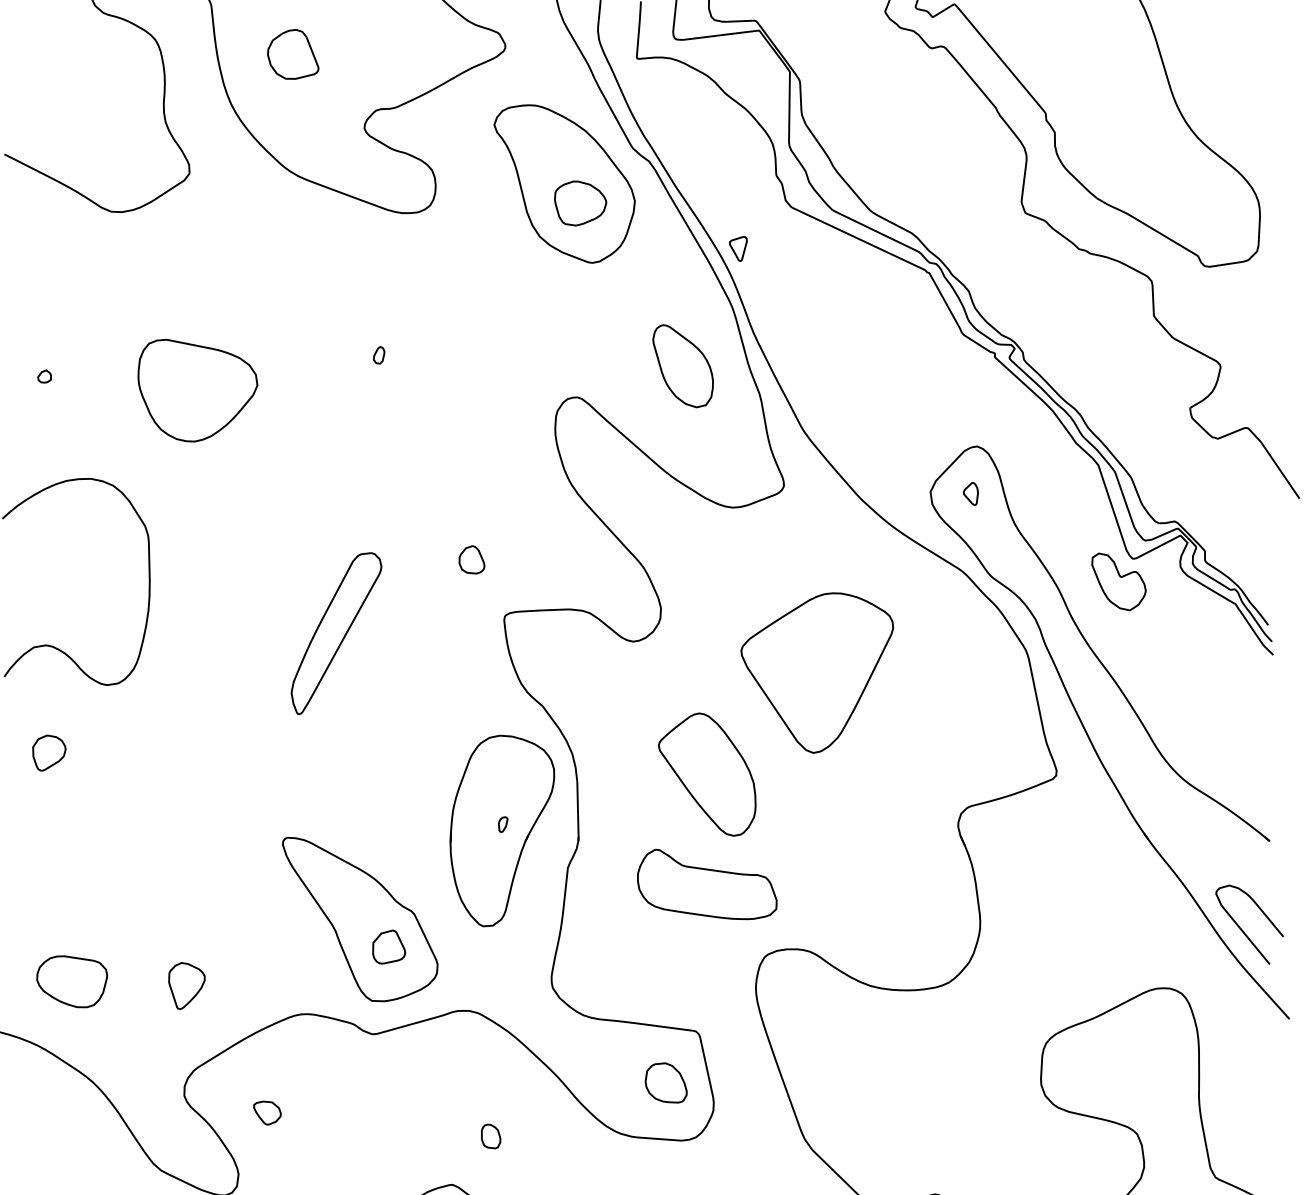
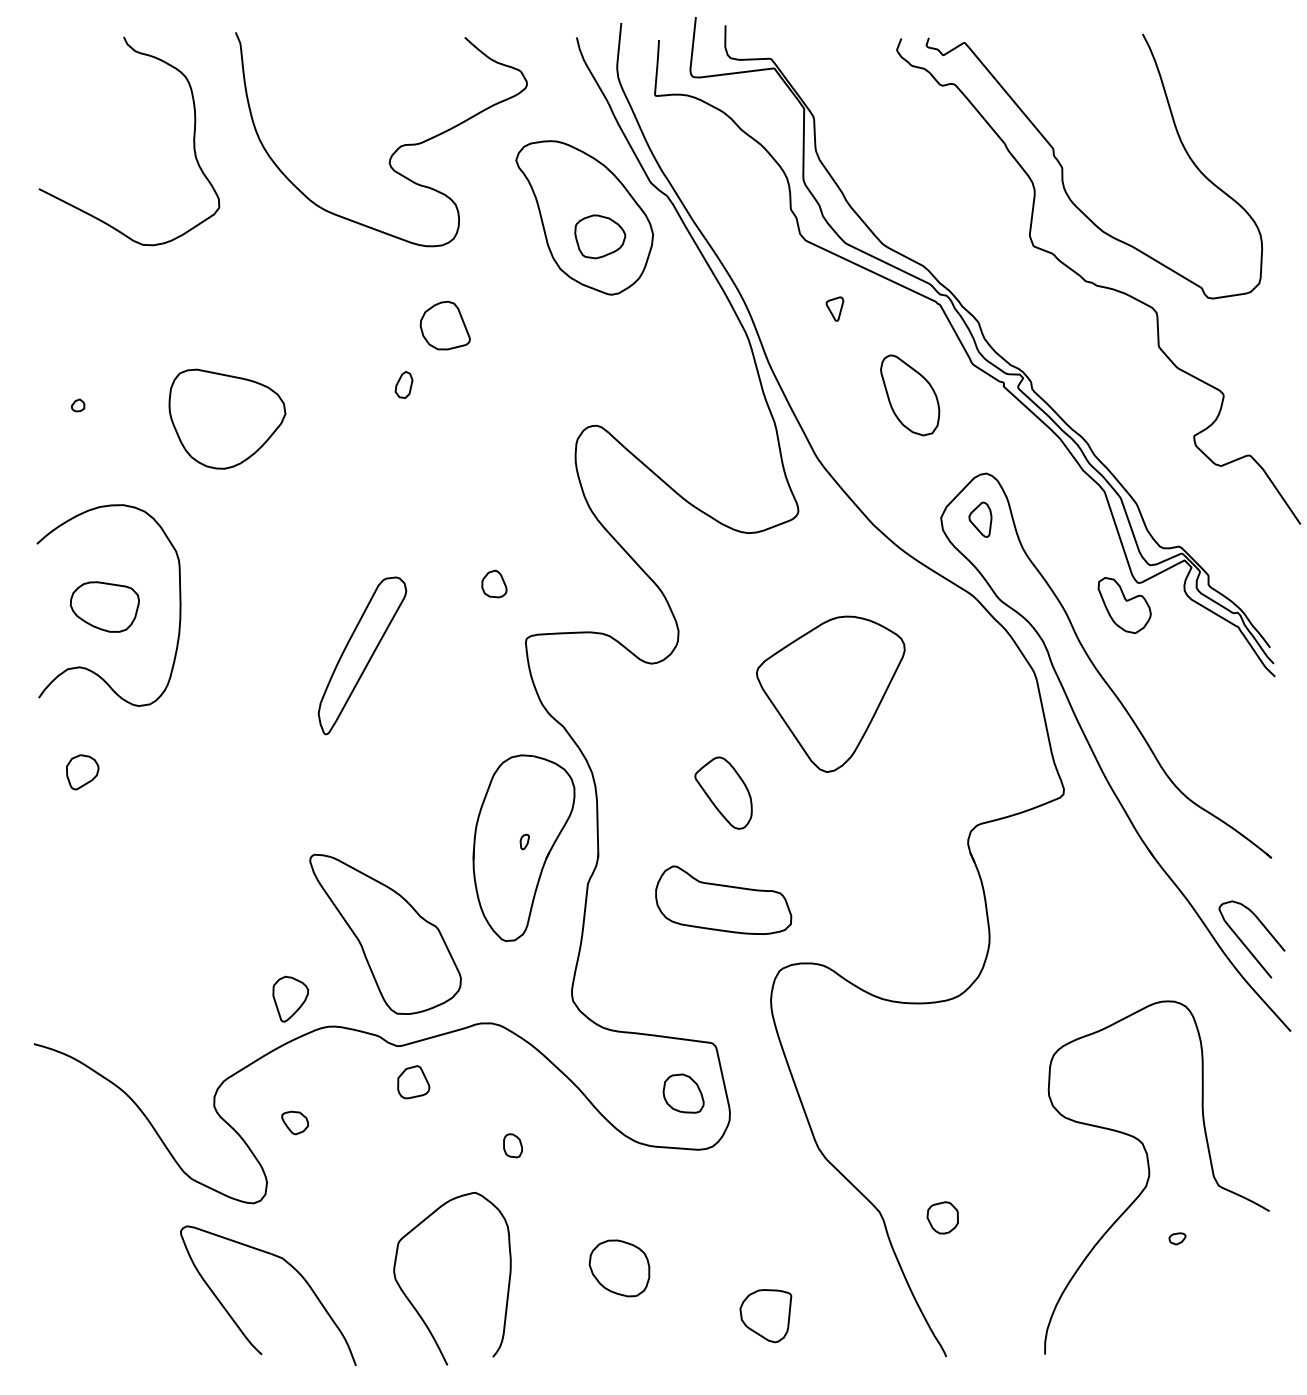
part: (292, 54) -> (444, 325), moved
part: (737, 248) -> (834, 308), moved
part: (378, 355) -> (403, 384), size x1.6
part: (683, 366) -> (910, 395), moved
part: (970, 493) -> (980, 519), size x1.6
part: (707, 773) -> (723, 792), size x0.6
part: (388, 947) -> (413, 1082), moved
part: (71, 981) -> (104, 606), moved
part: (186, 985) -> (290, 998), moved

